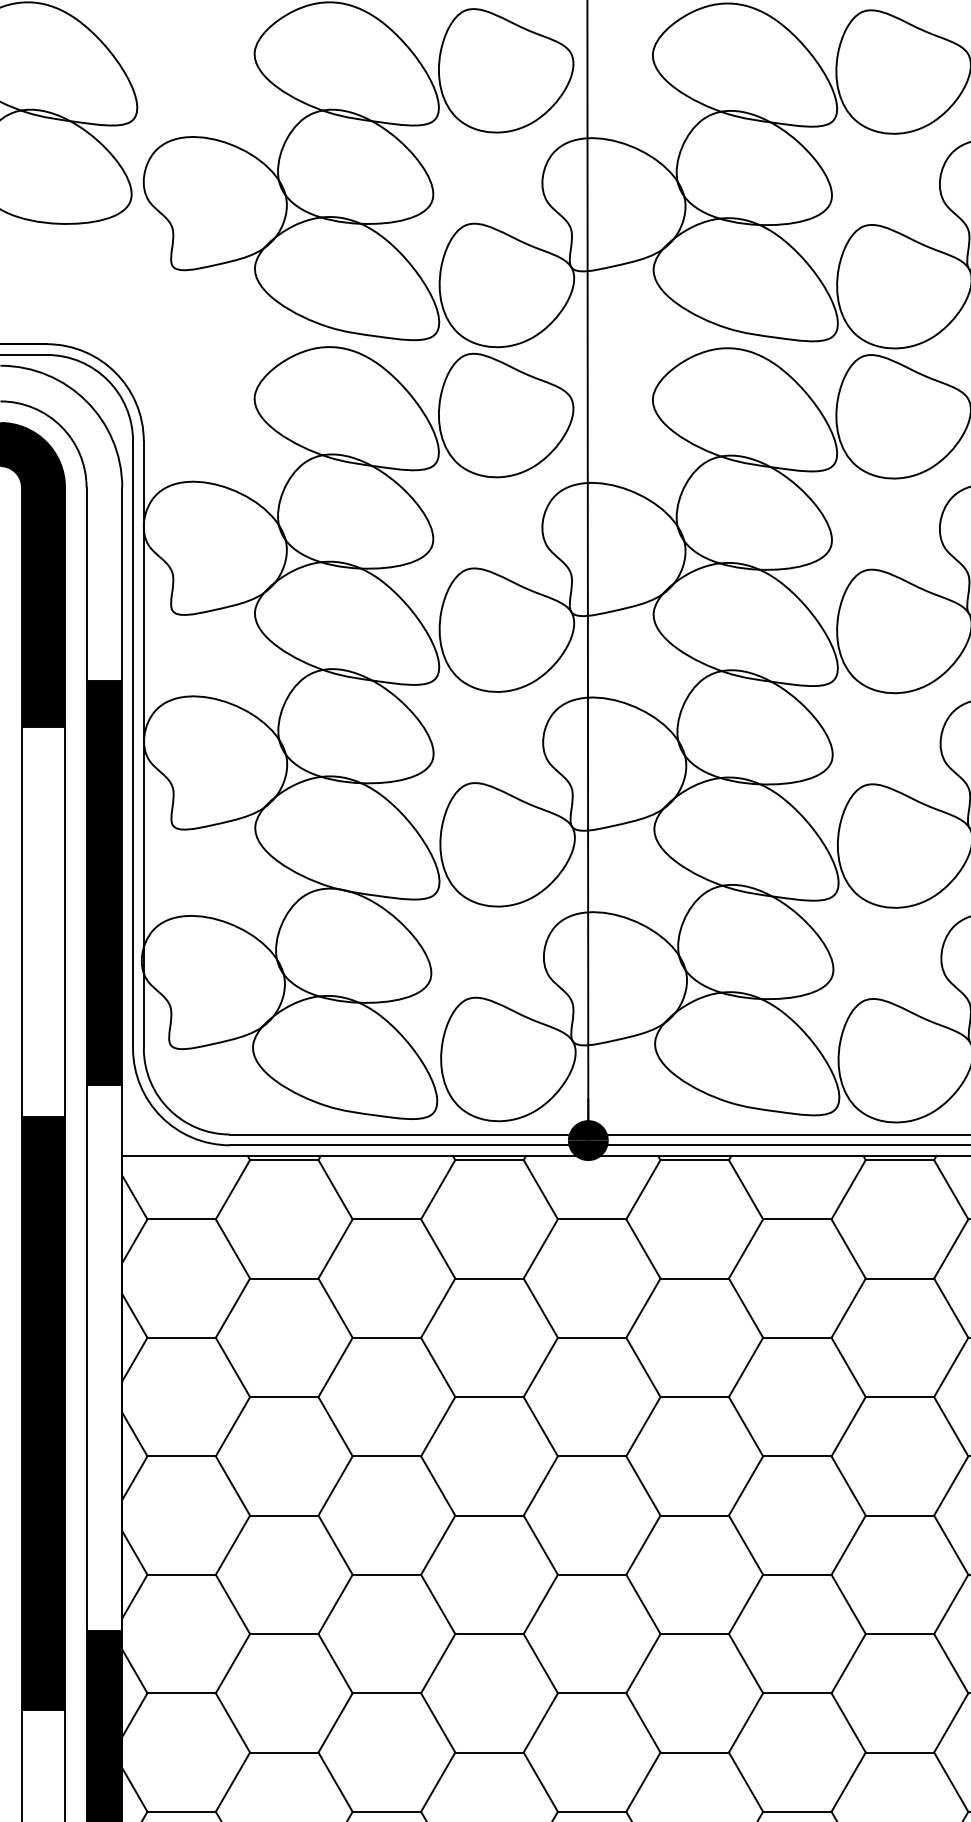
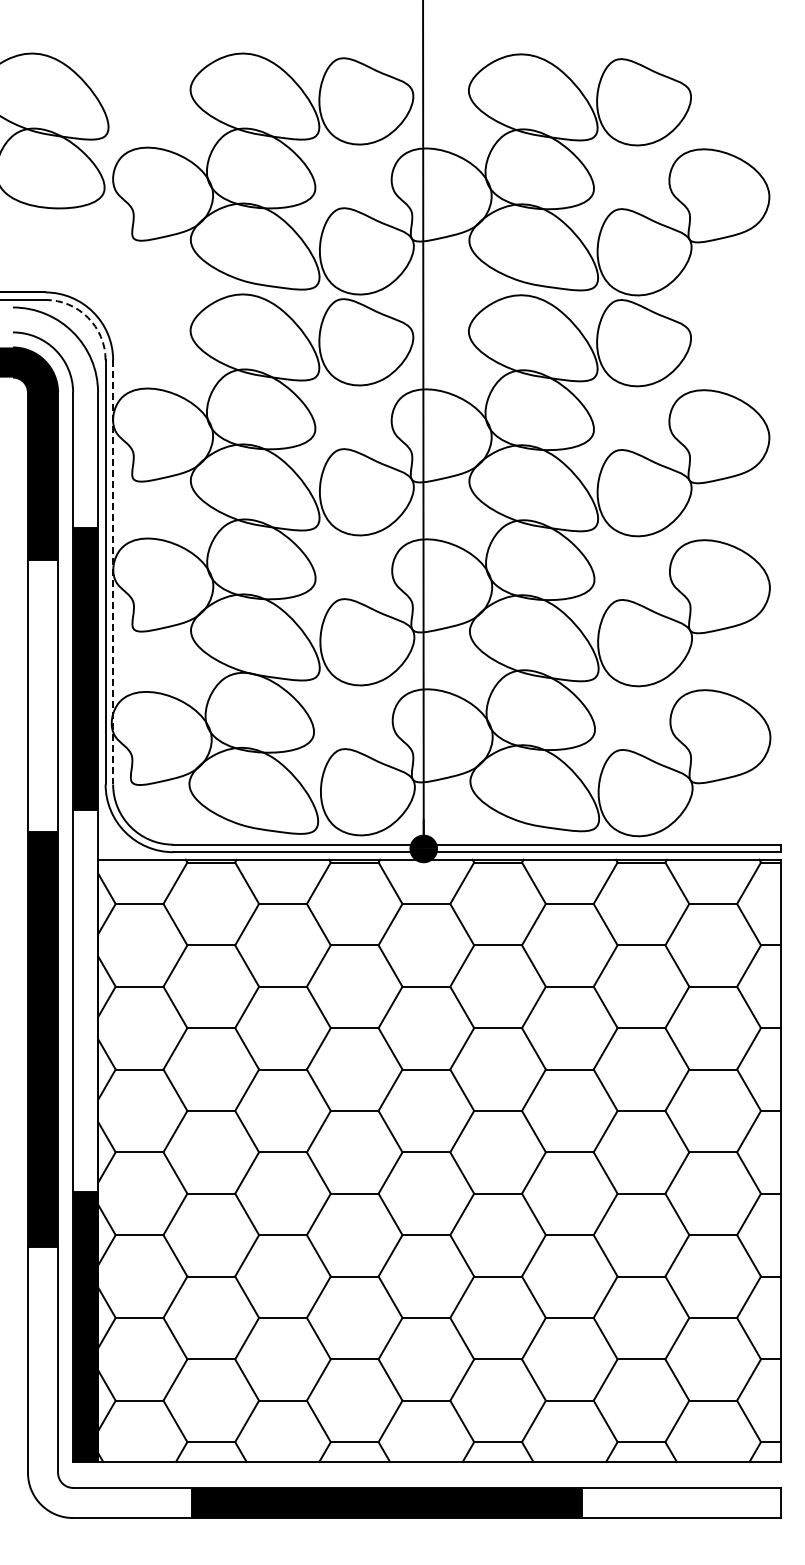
arc: (107, 380) -> (87, 317), solid -> dashed
line: (144, 744) -> (113, 572), solid -> dashed

